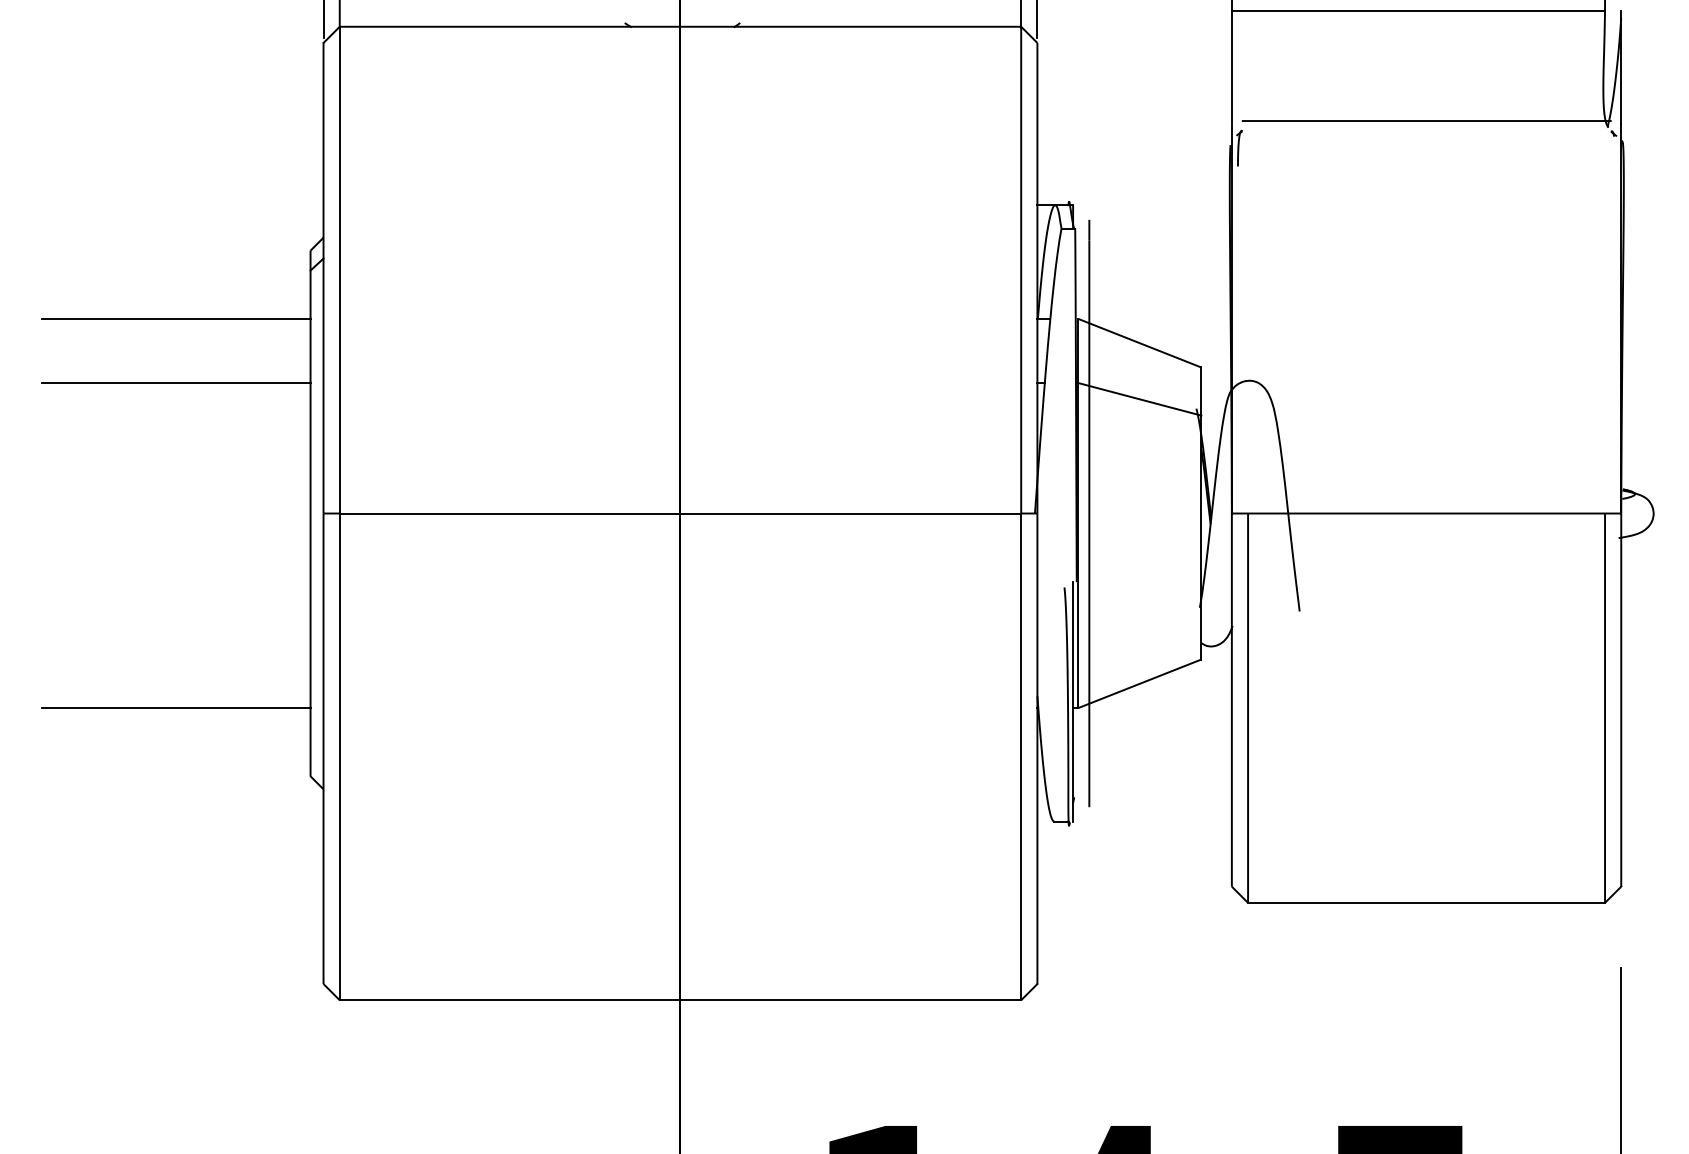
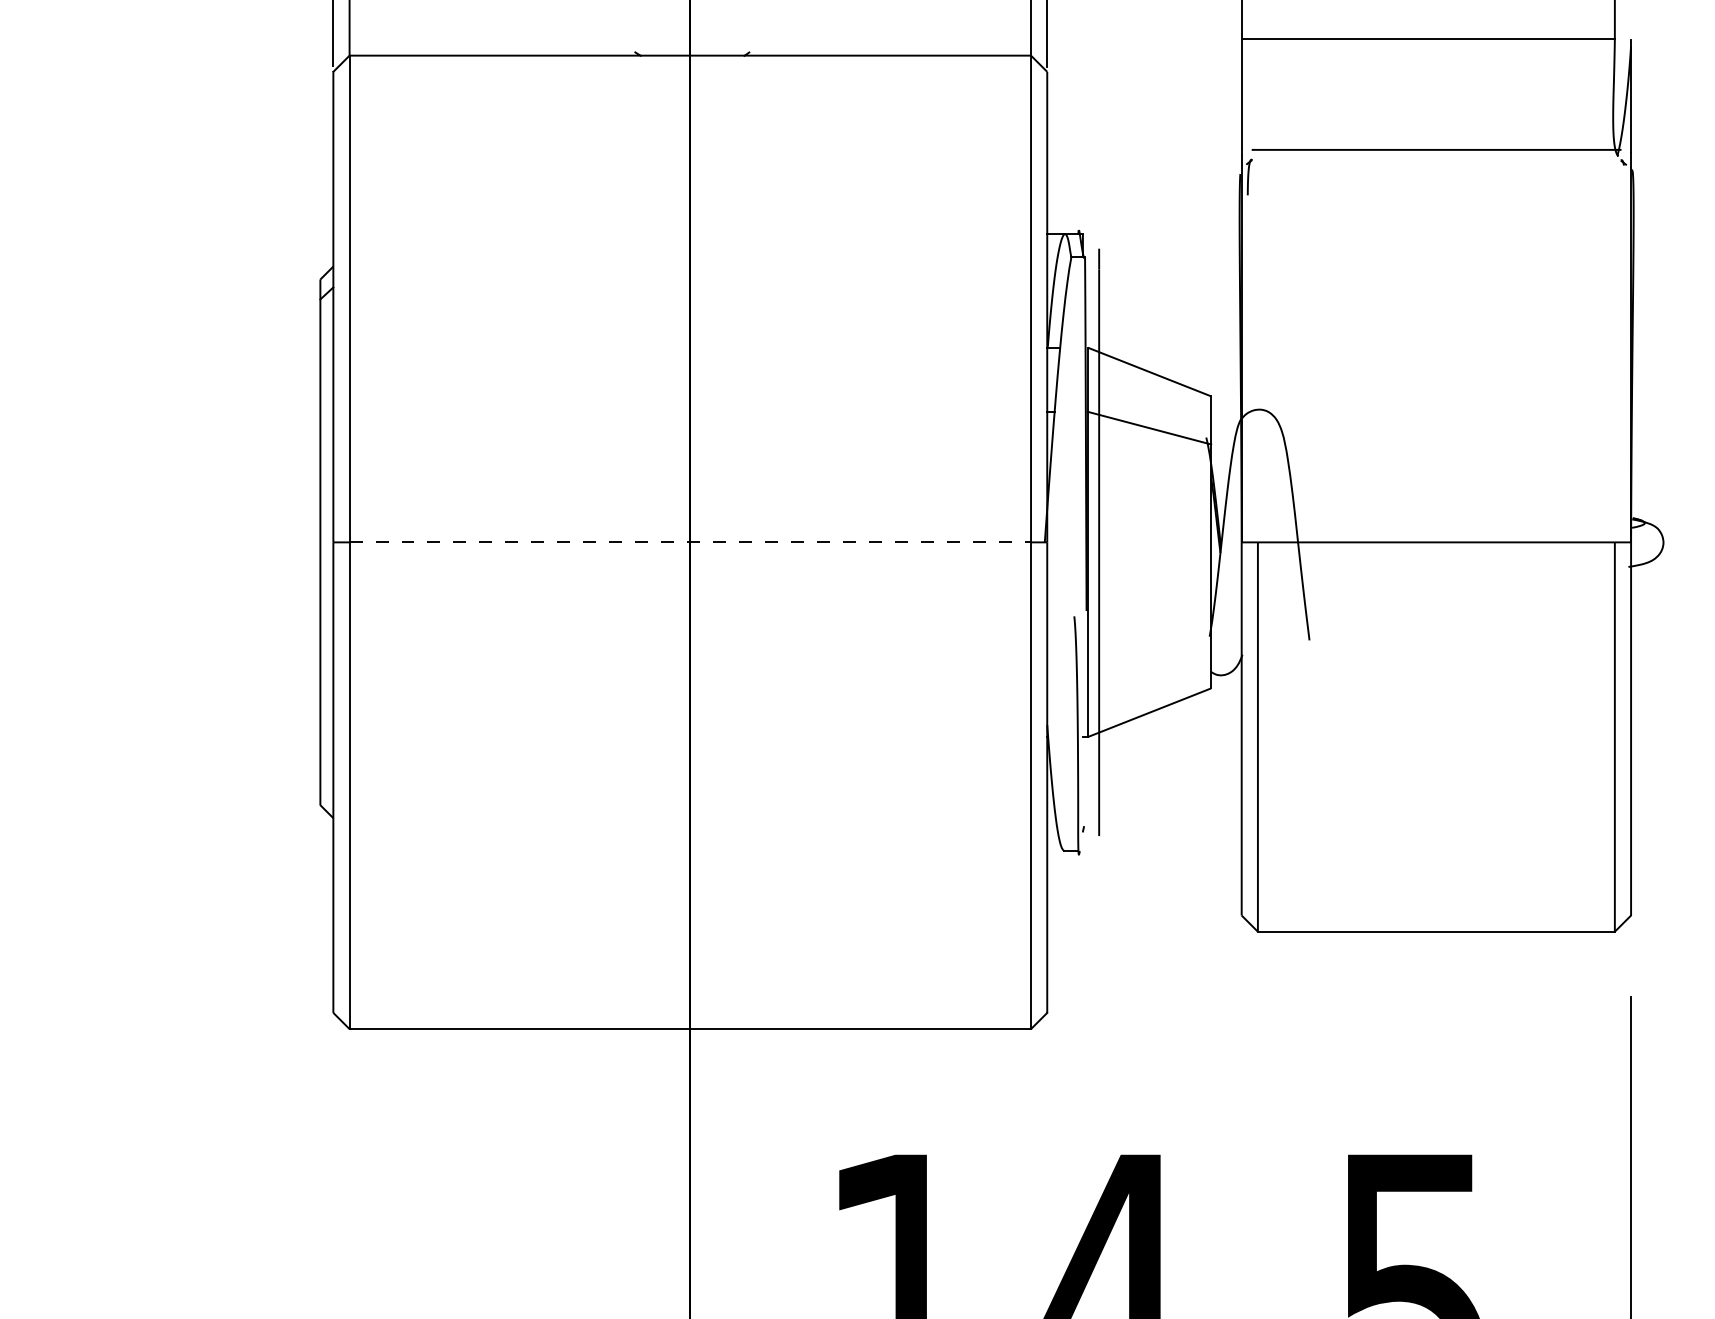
line: (175, 318) -> (185, 347), removed
line: (175, 382) -> (185, 411), removed
line: (680, 513) -> (690, 542), solid -> dashed
line: (1072, 701) -> (1082, 730), removed
line: (175, 708) -> (185, 737), removed

